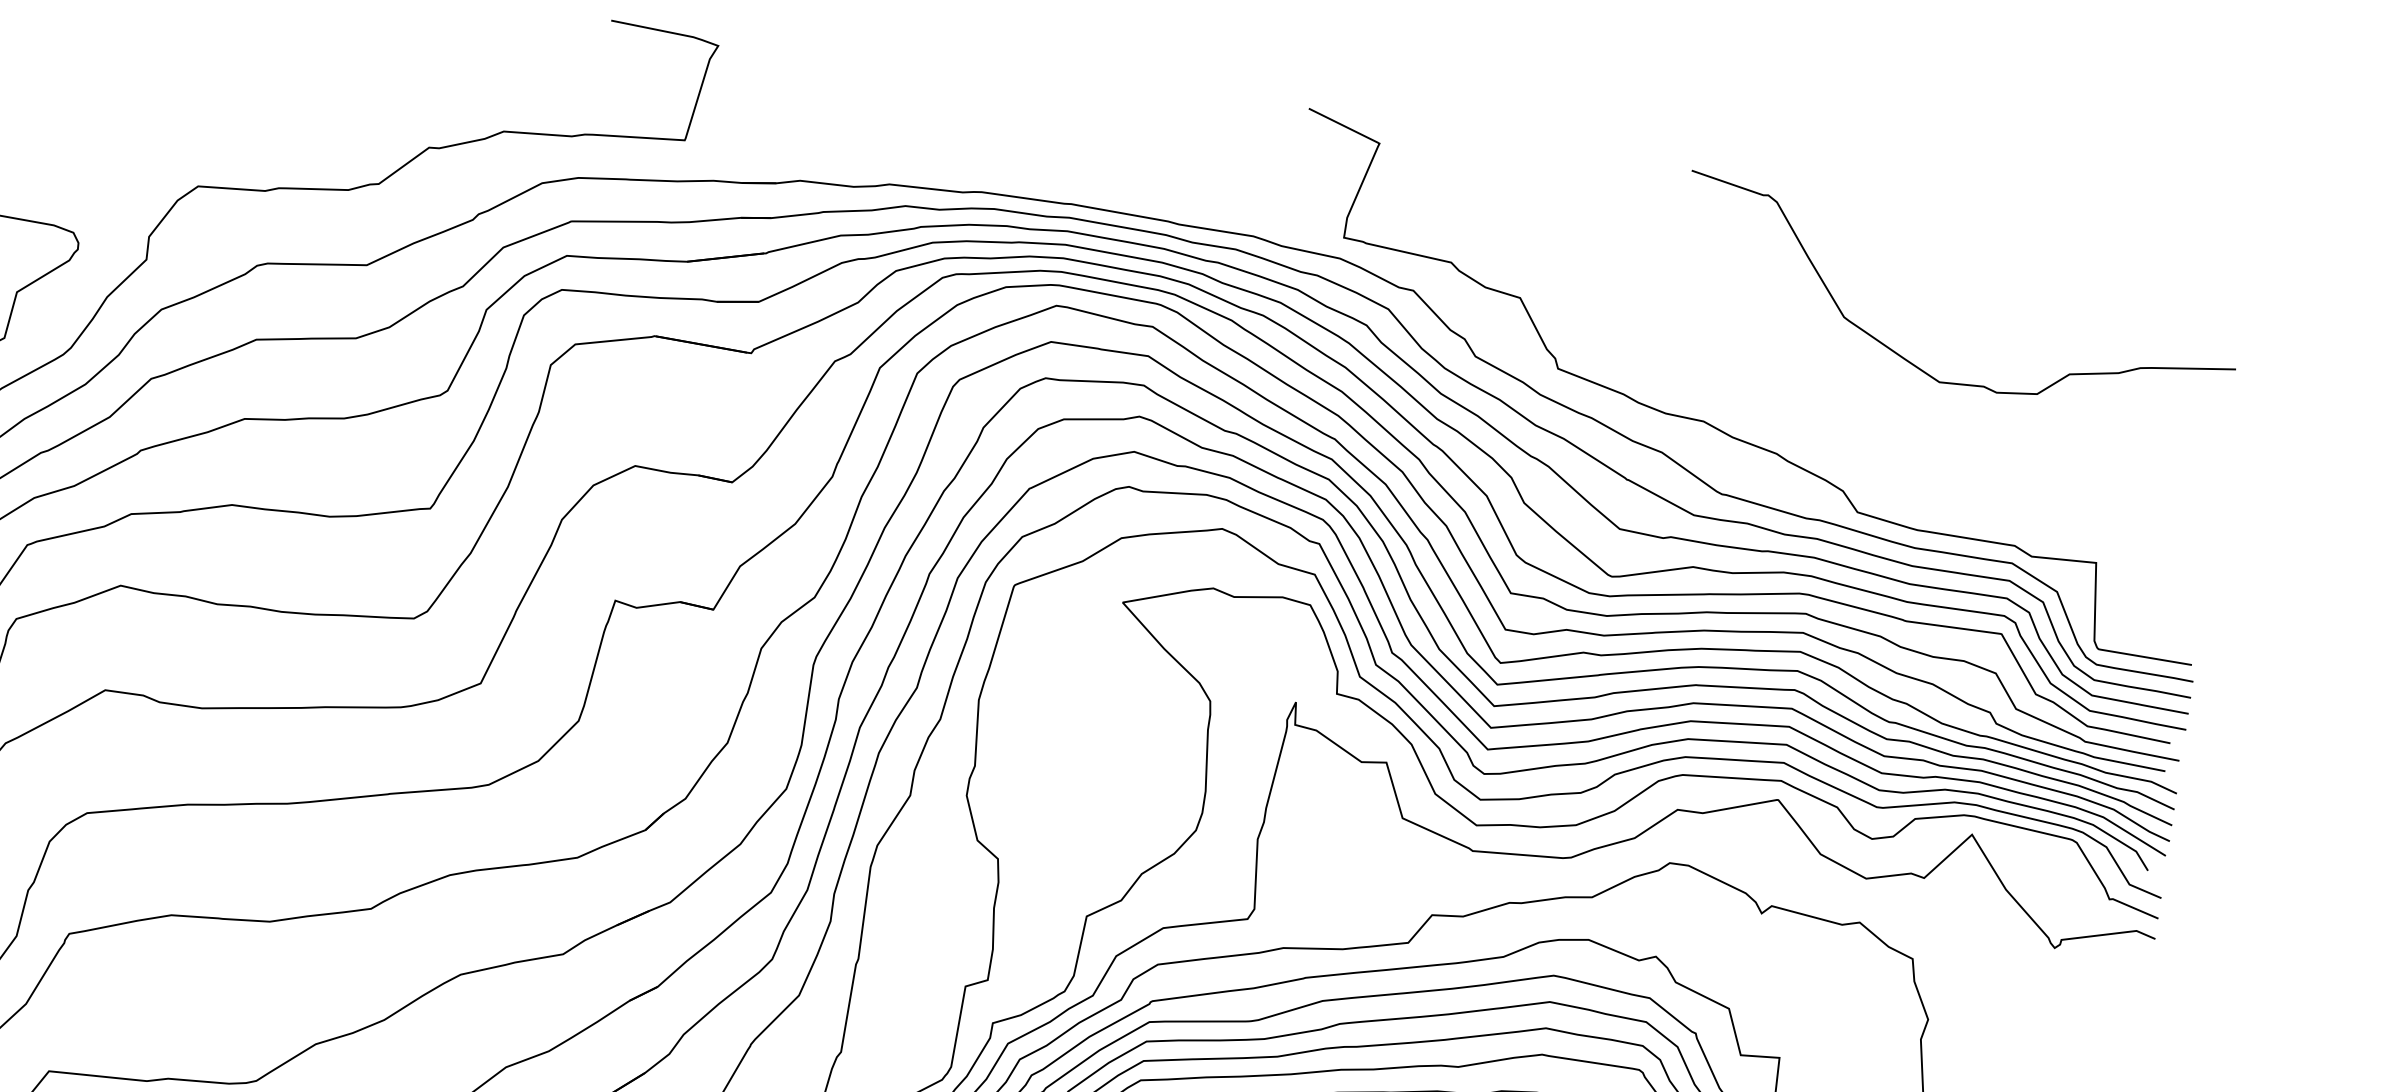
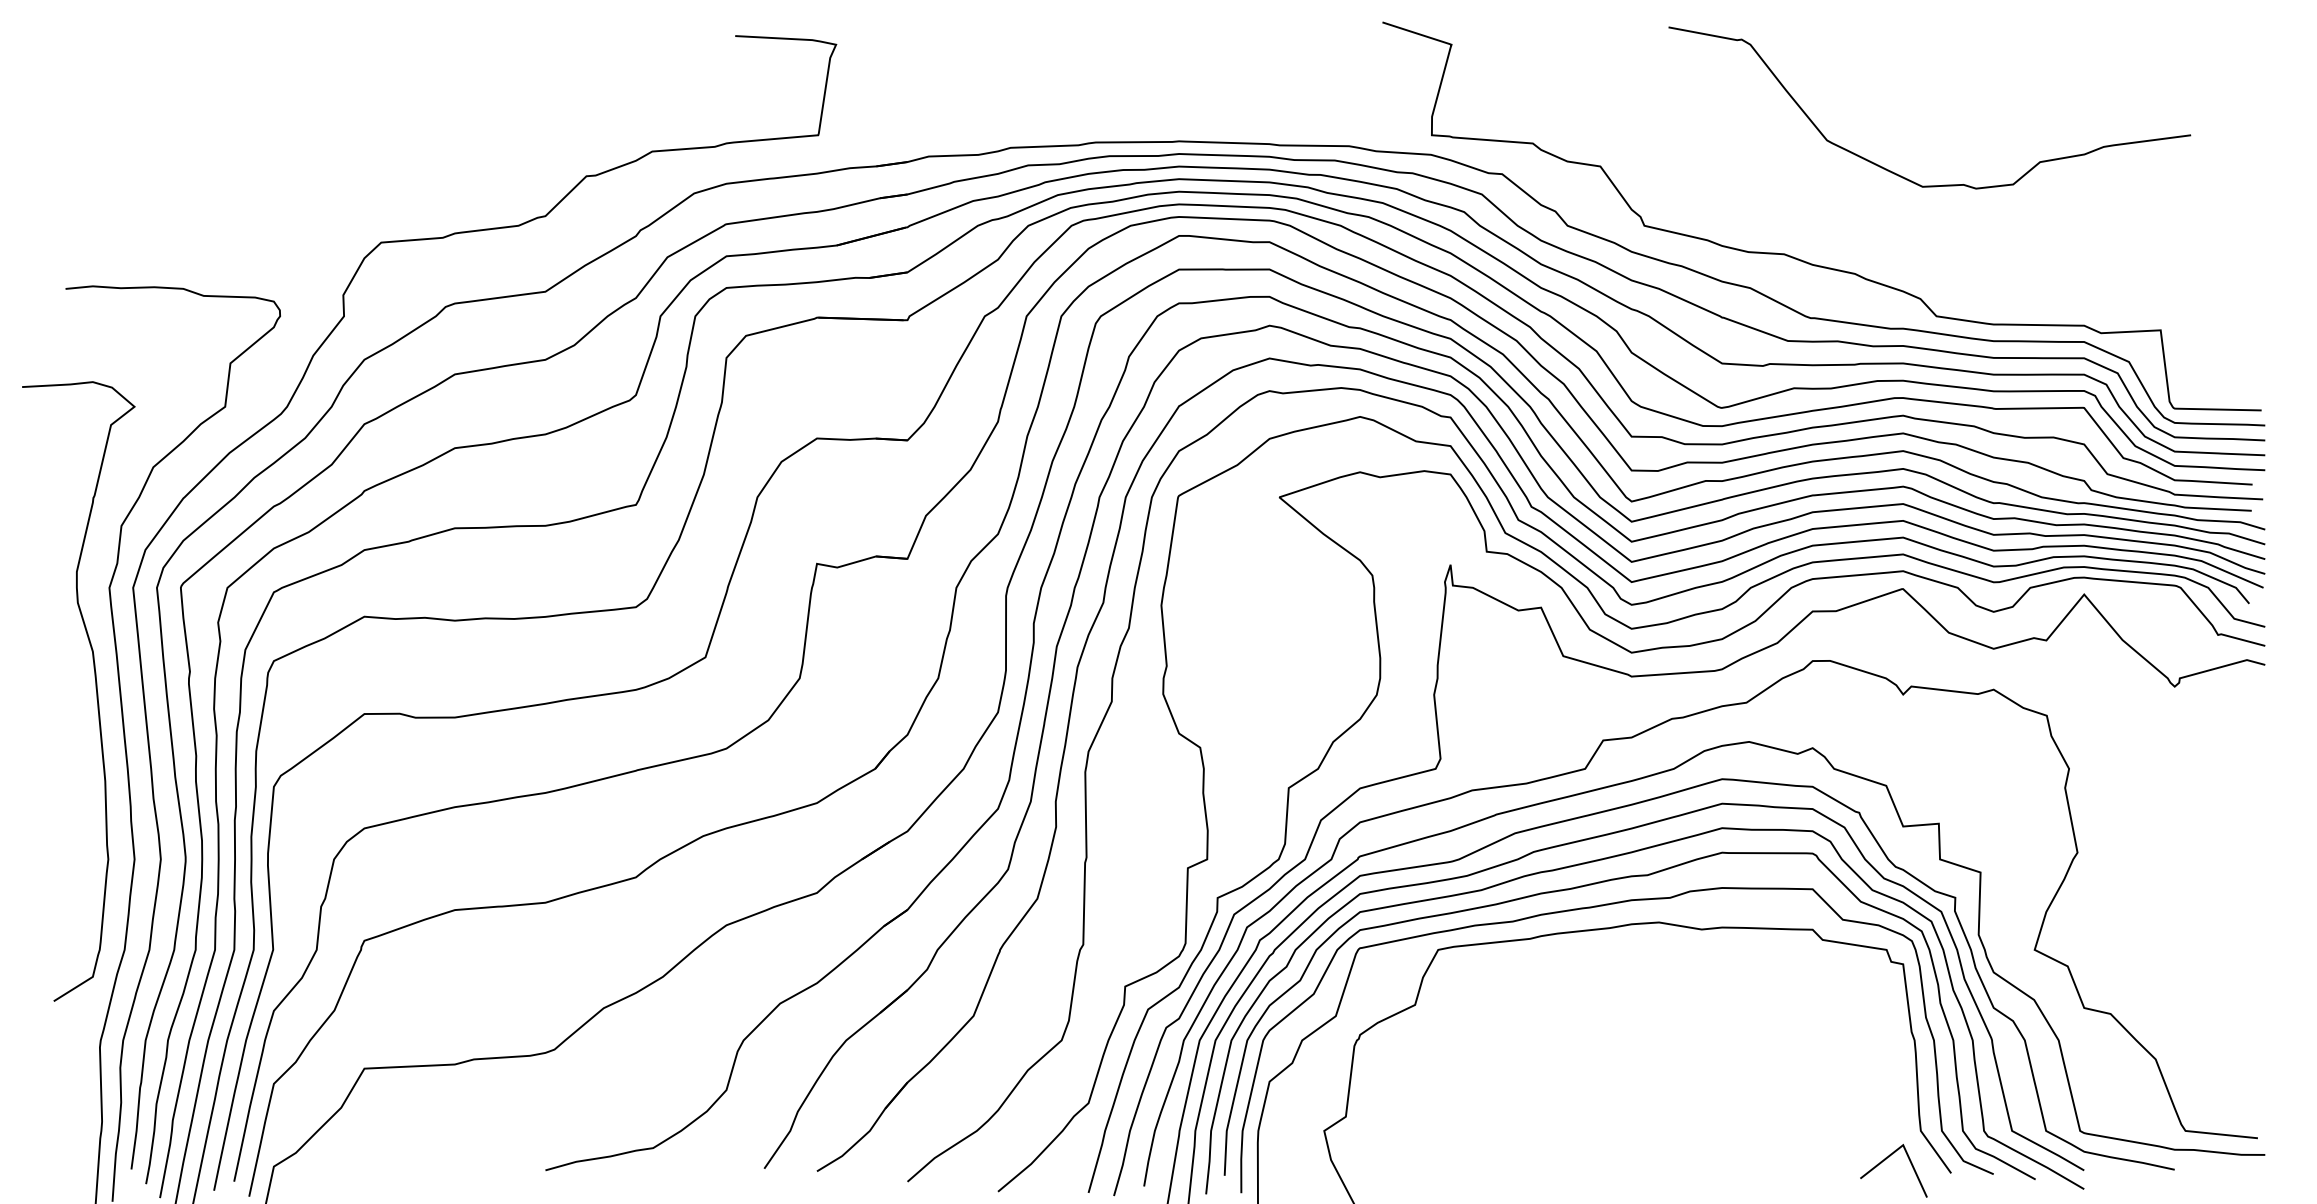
curve: (1914, 363) -> (1897, 173), moved

